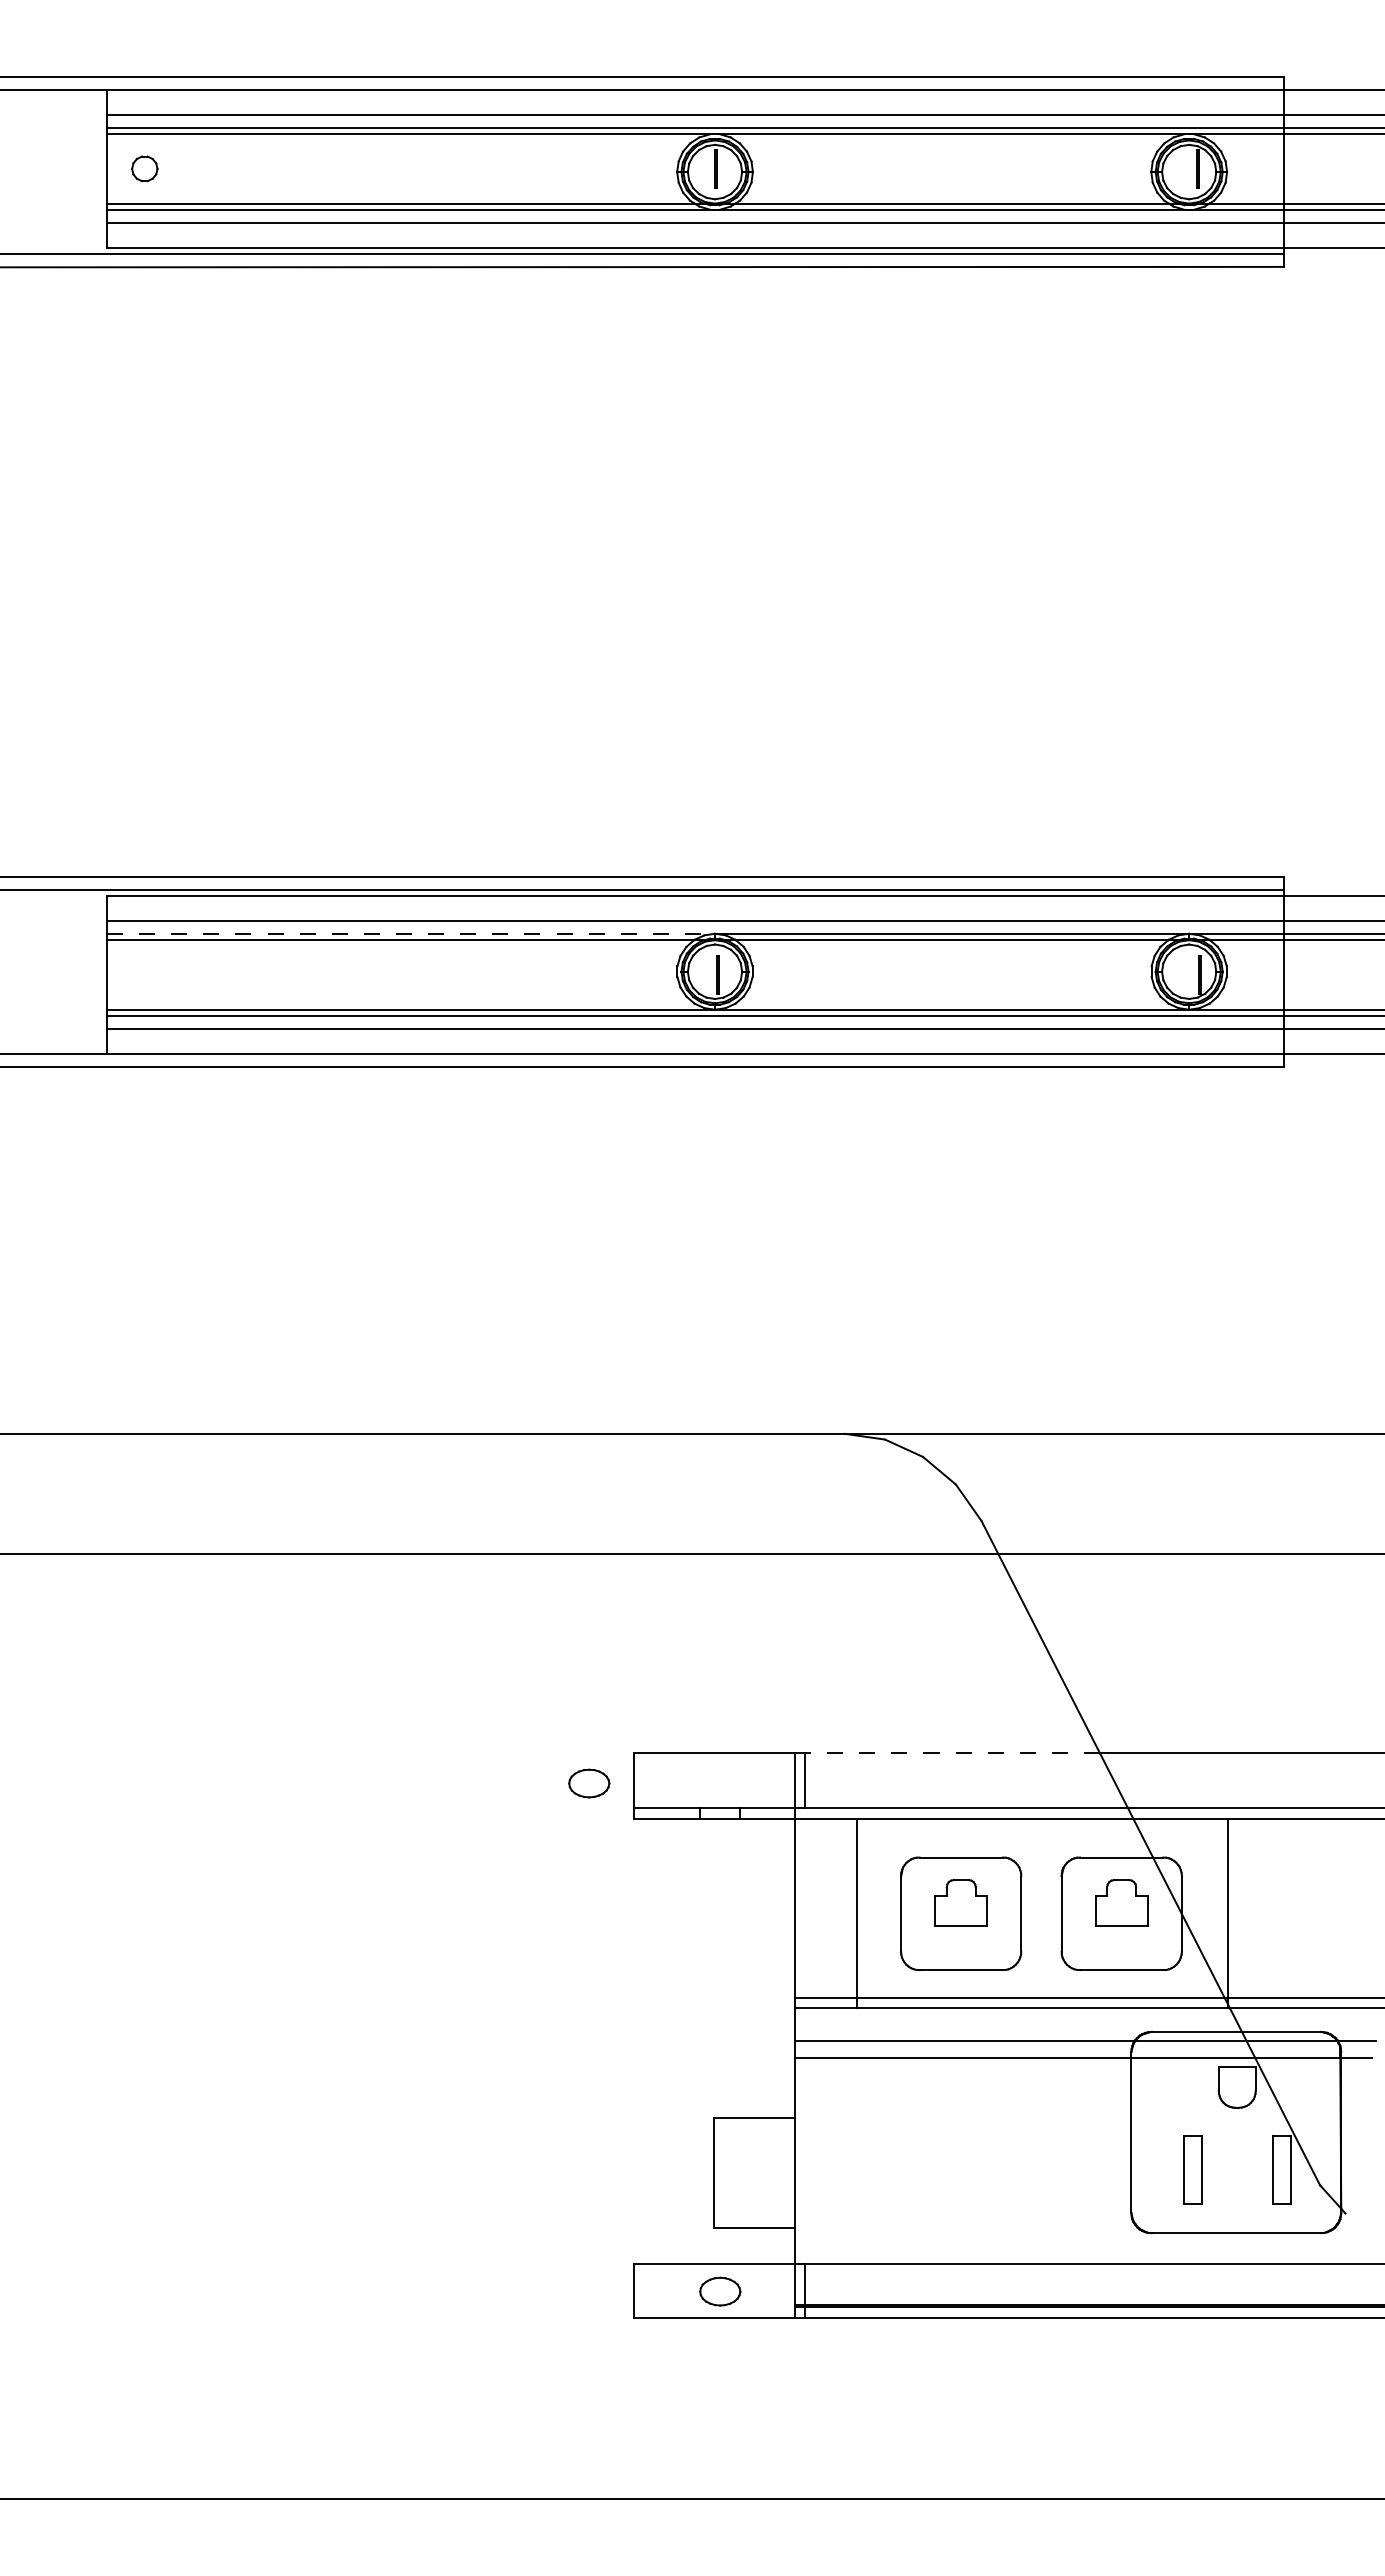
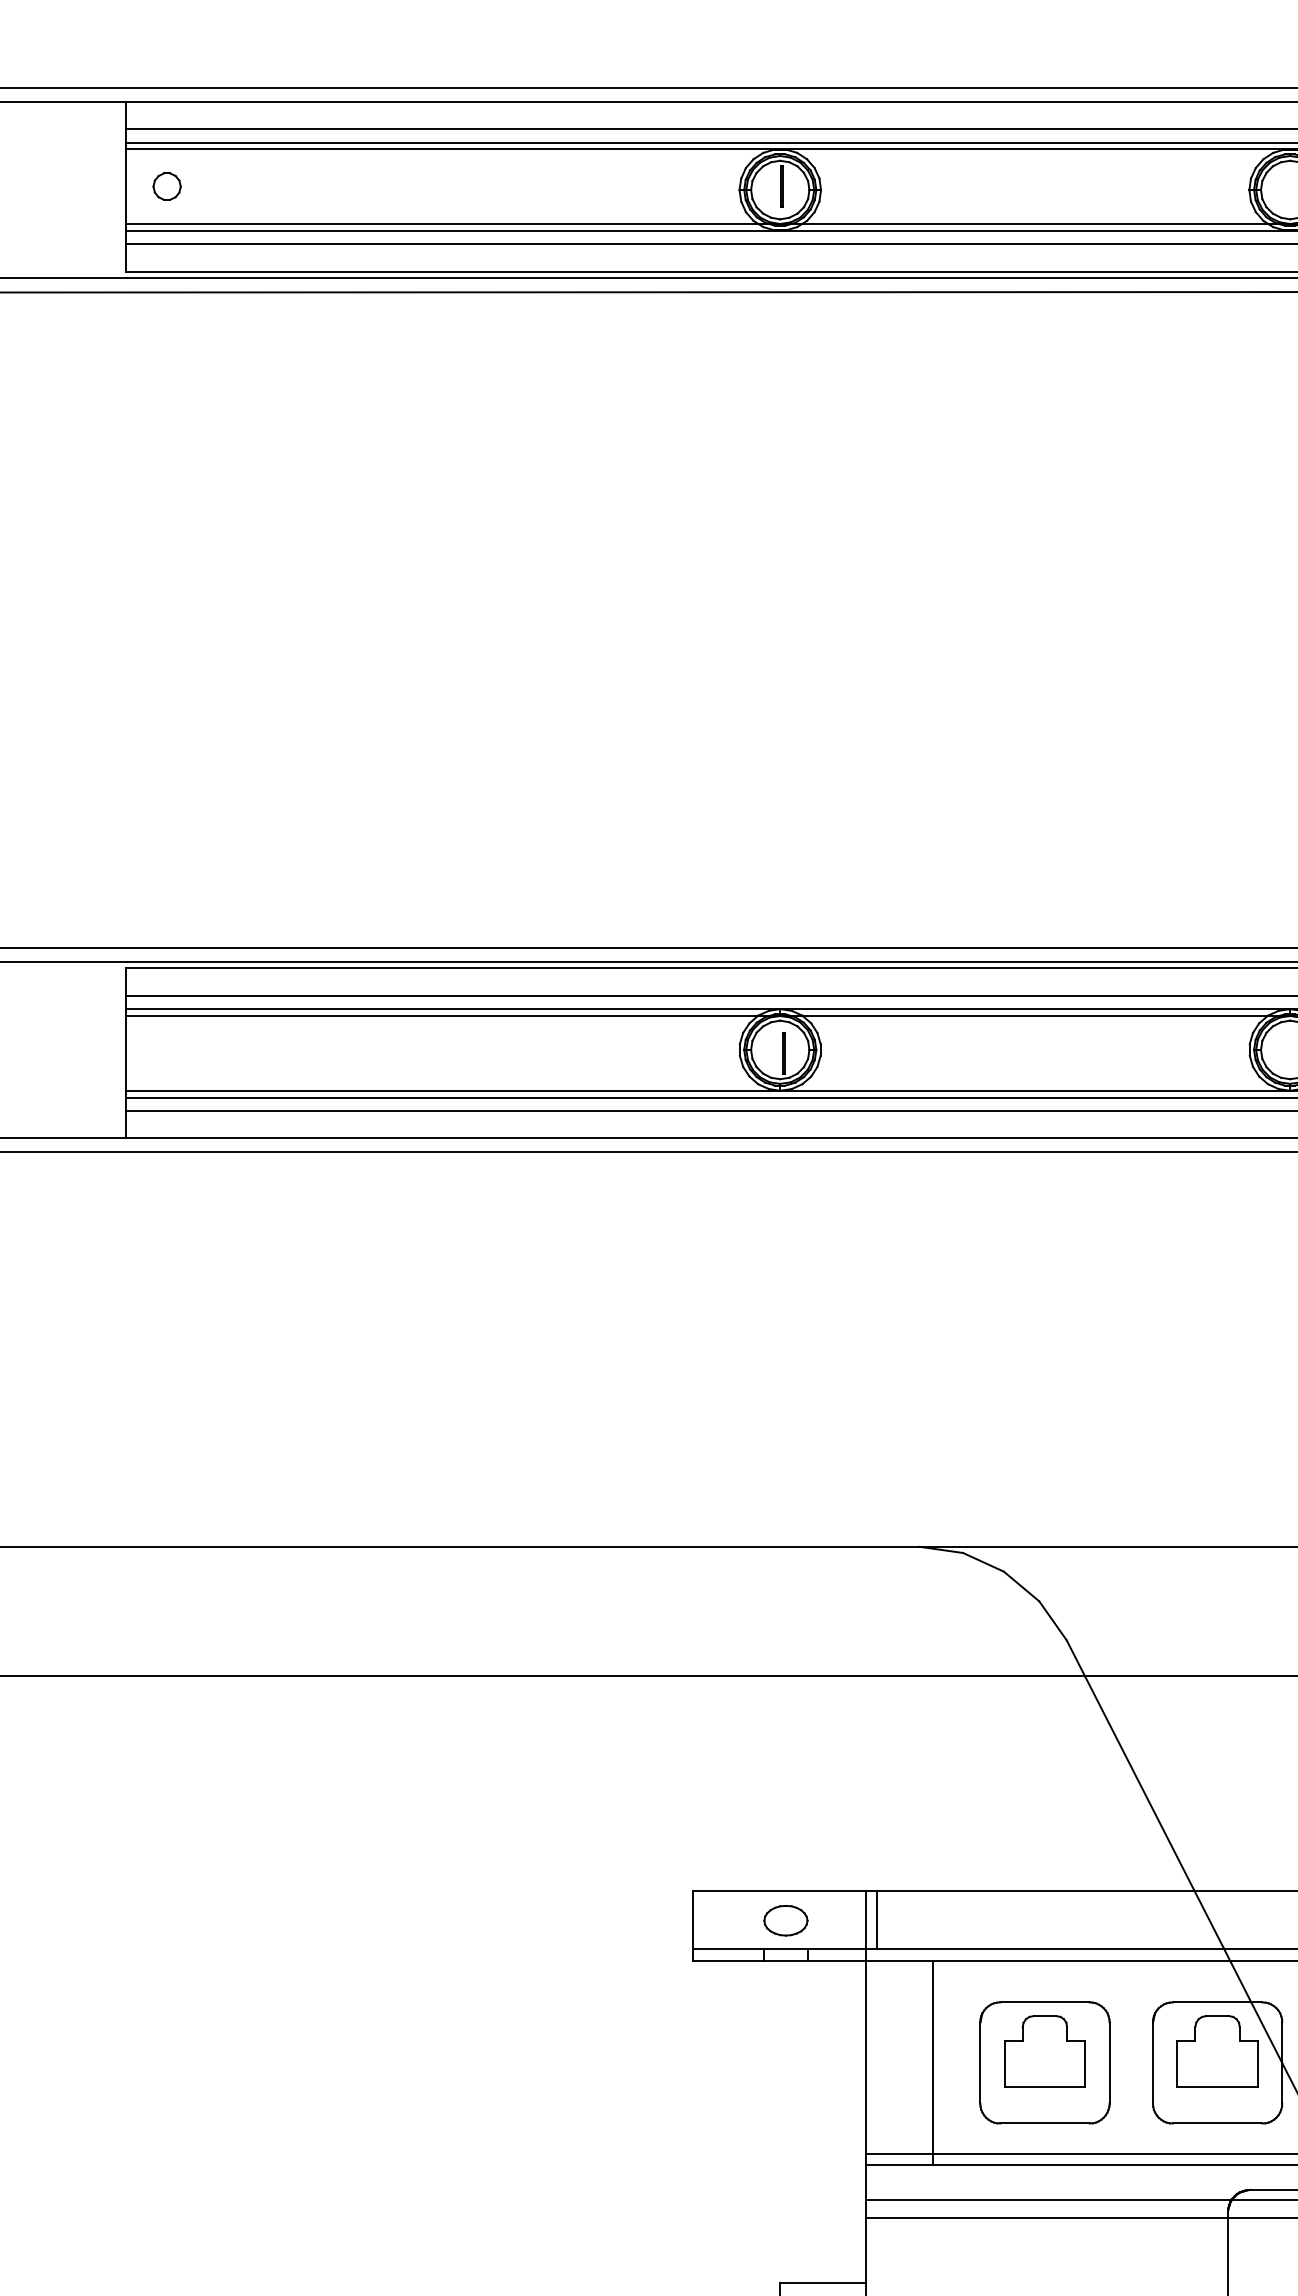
line: (411, 933) -> (453, 1008), dashed -> solid
line: (952, 1753) -> (1035, 1890), dashed -> solid
part: (589, 1783) -> (786, 1920), moved
part: (961, 1902) -> (1045, 2050), size x1.43
part: (1121, 1902) -> (1217, 2050), size x1.43

